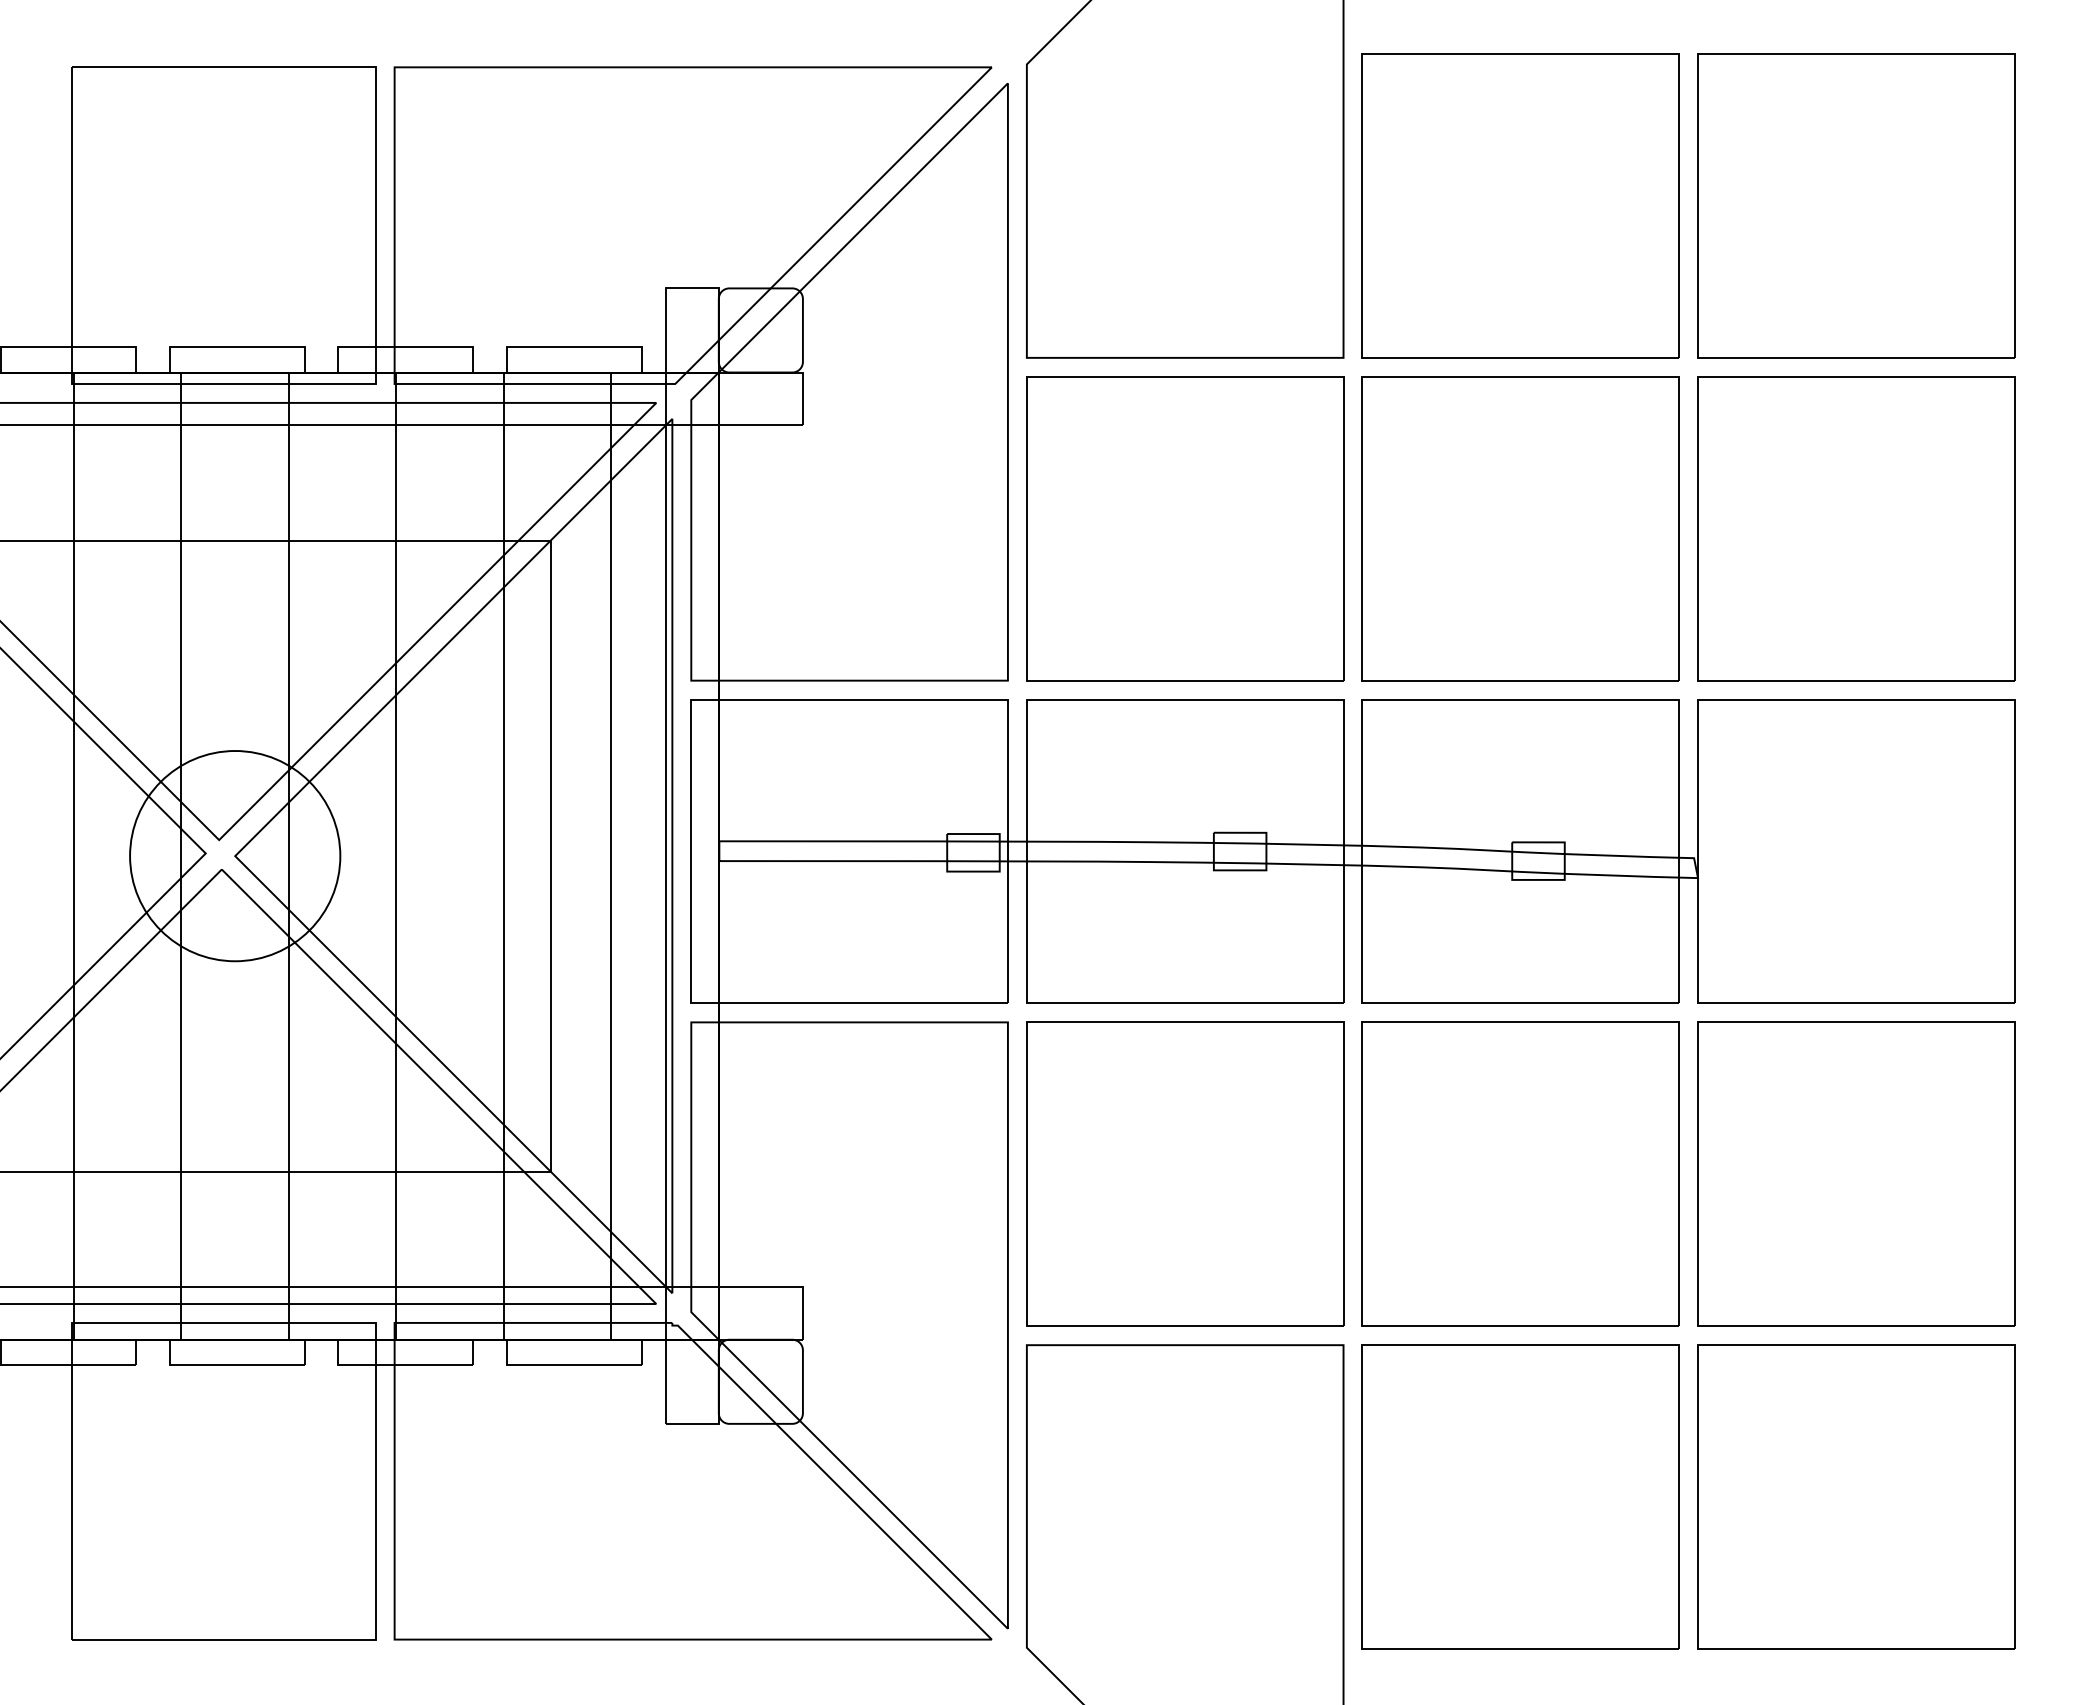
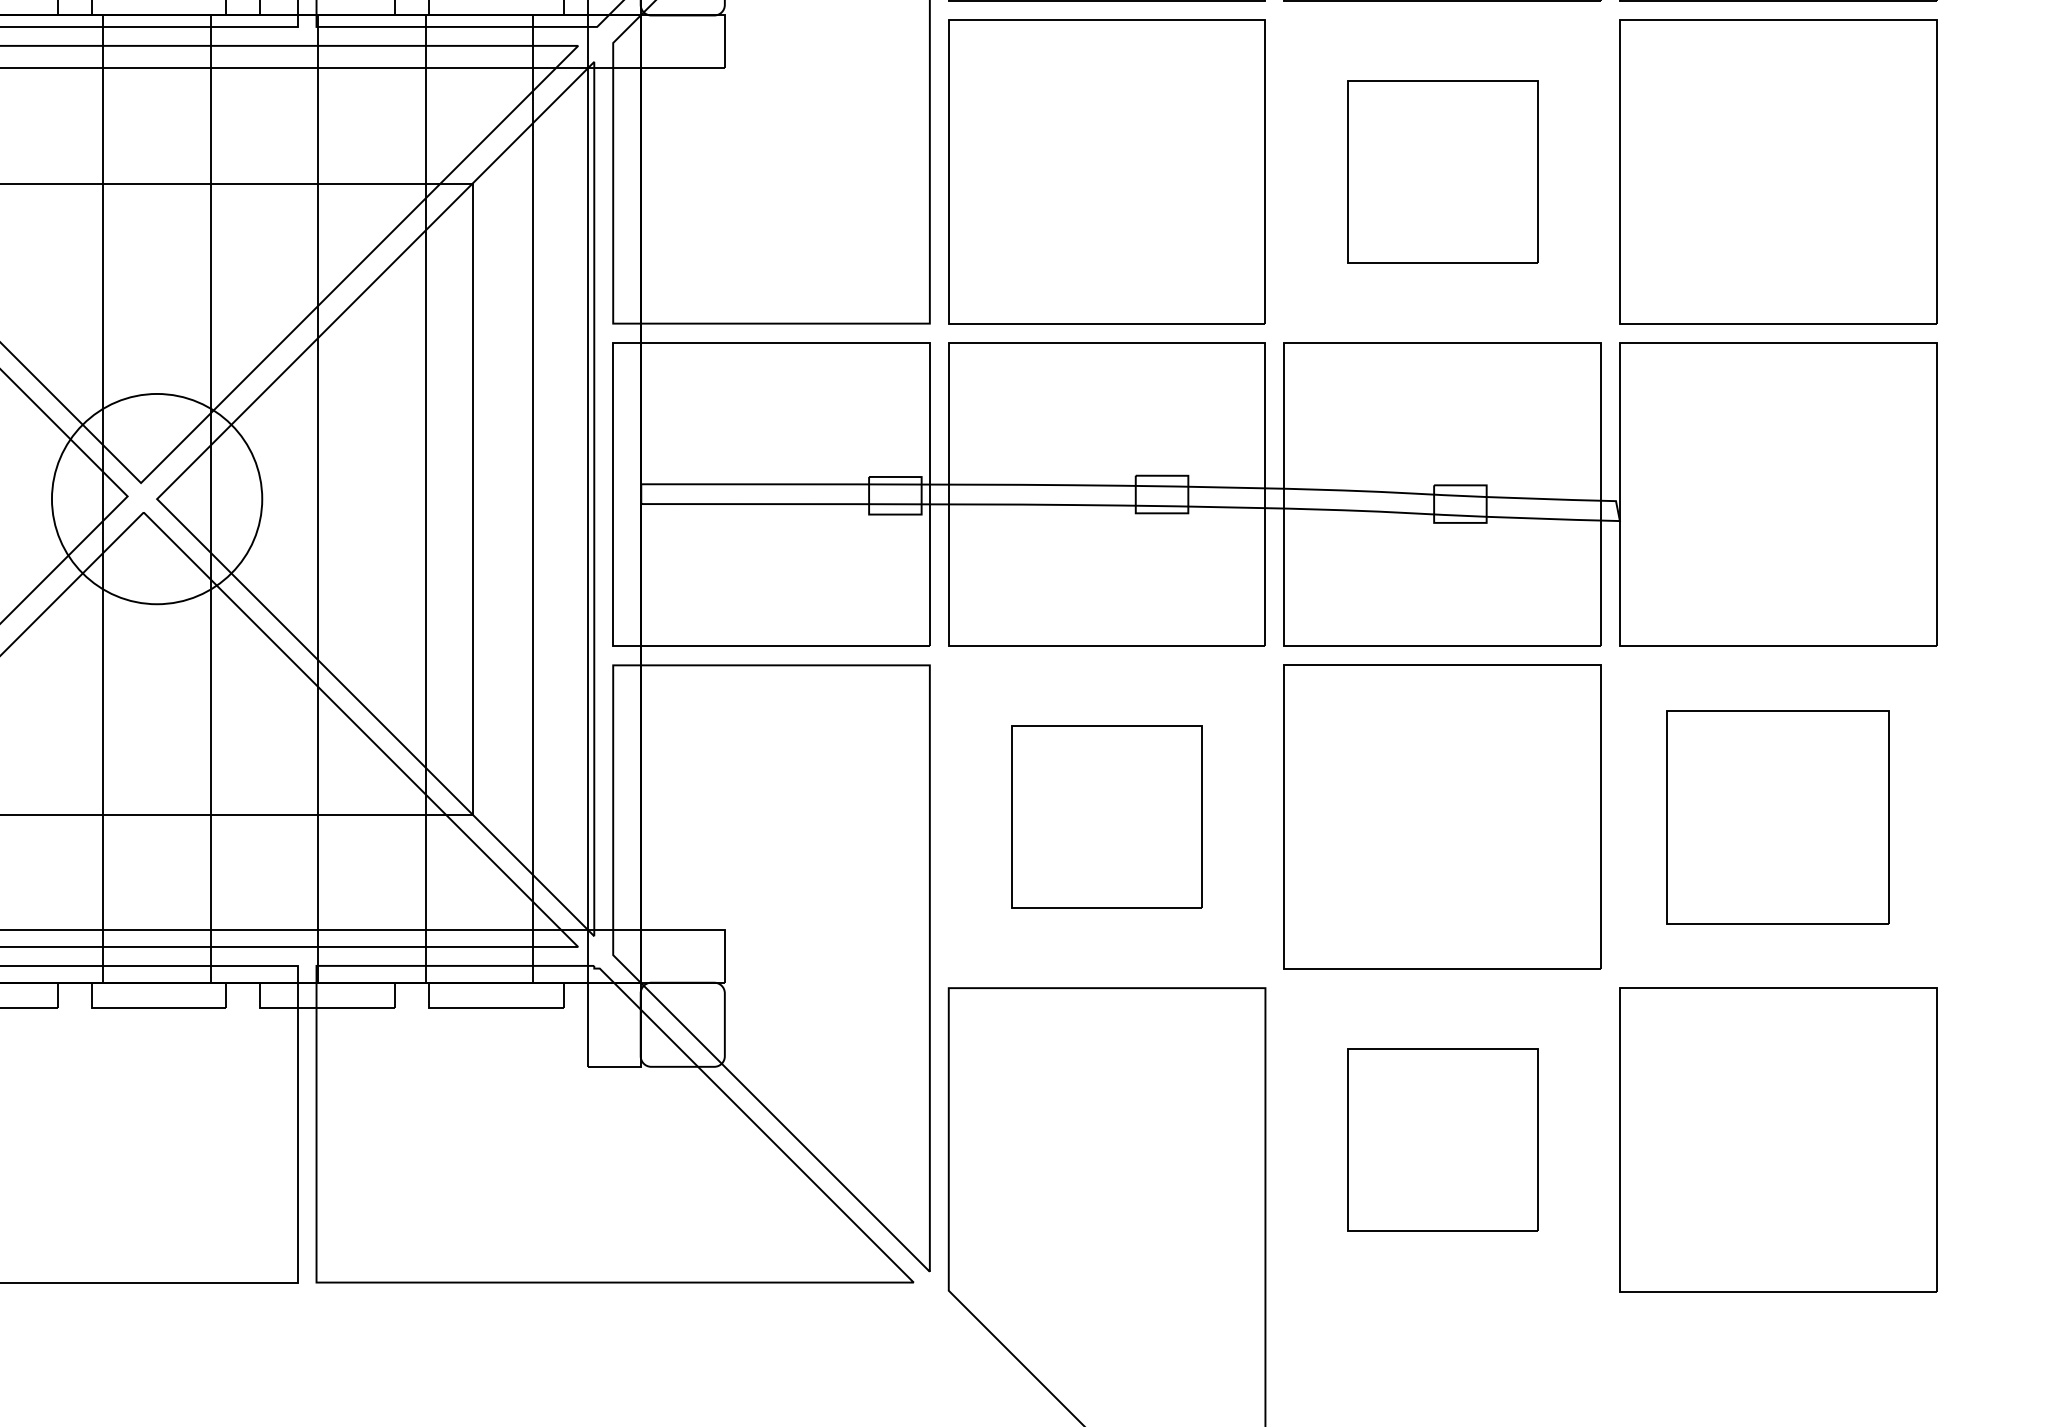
part: (1520, 528) -> (1442, 171), size x0.6
part: (1185, 1173) -> (1107, 816), size x0.6
part: (1856, 1173) -> (1778, 816), size x0.7
part: (1520, 1496) -> (1442, 1139), size x0.6

